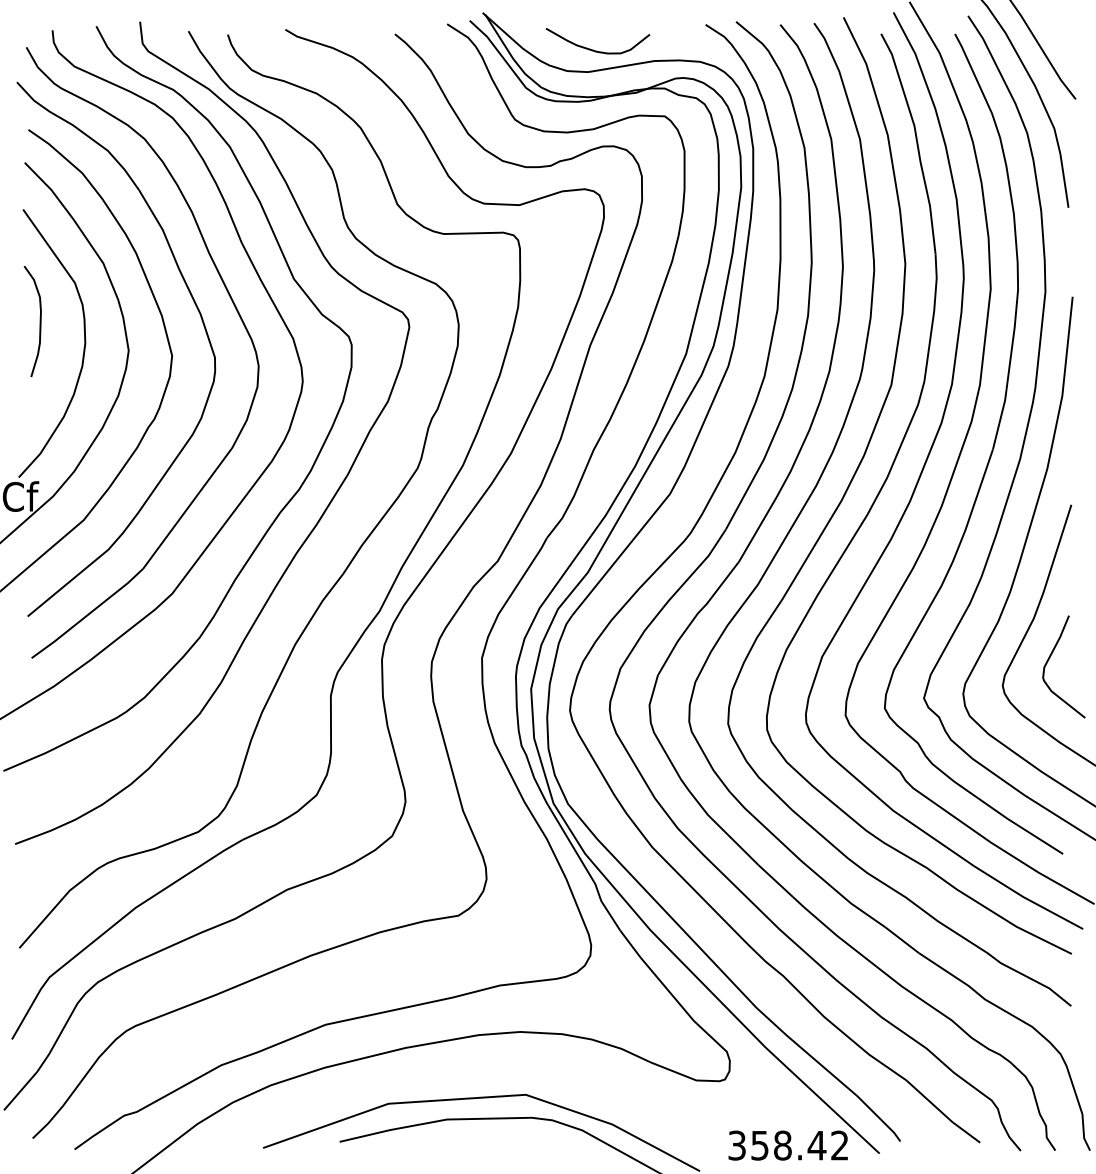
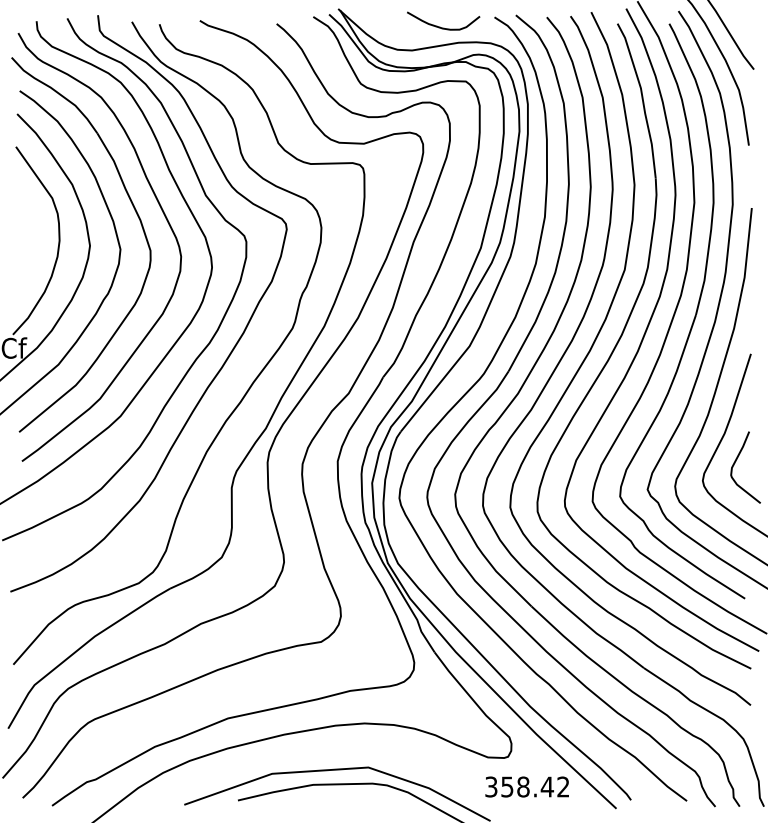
curve: (593, 49) -> (440, 26), moved
curve: (39, 321) -> (27, 225), removed
text: (787, 1145) -> (526, 786), moved

